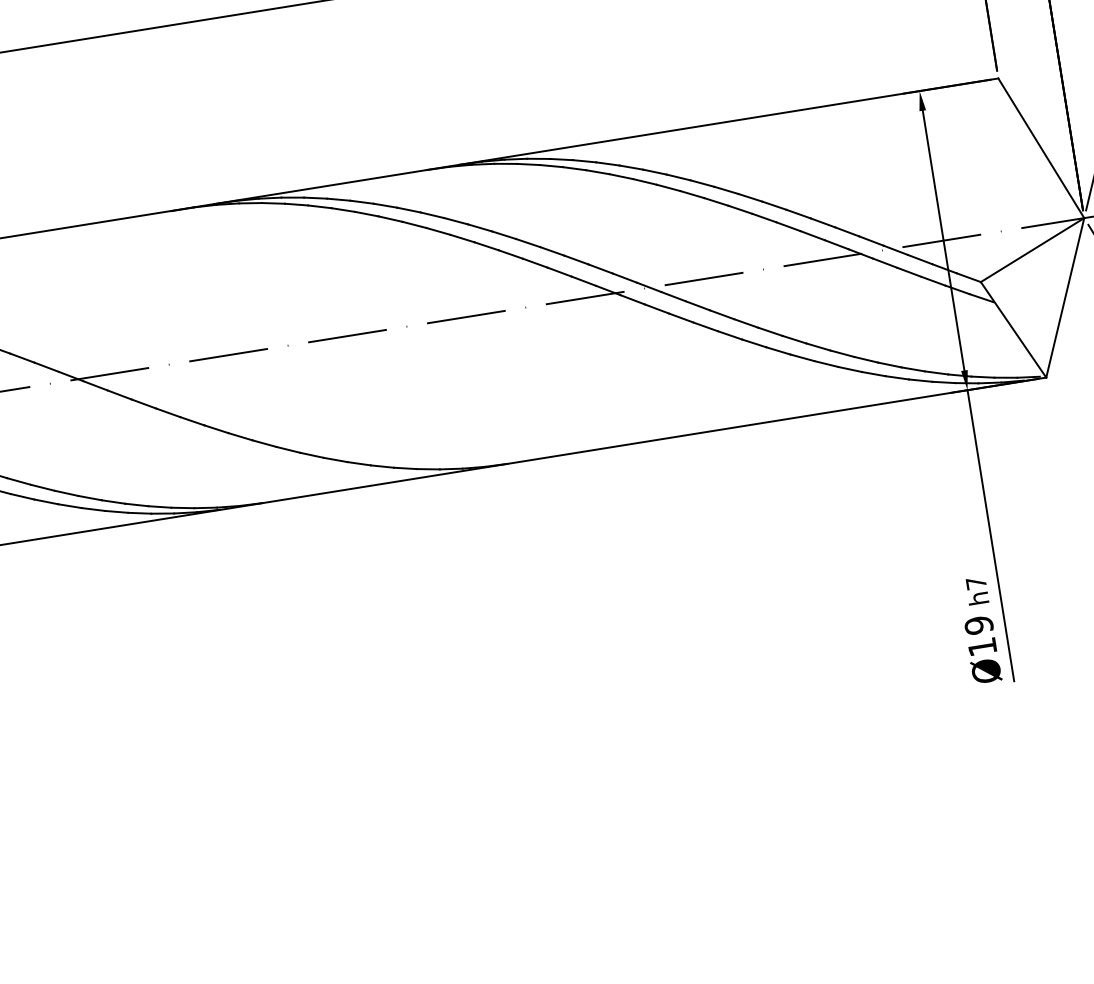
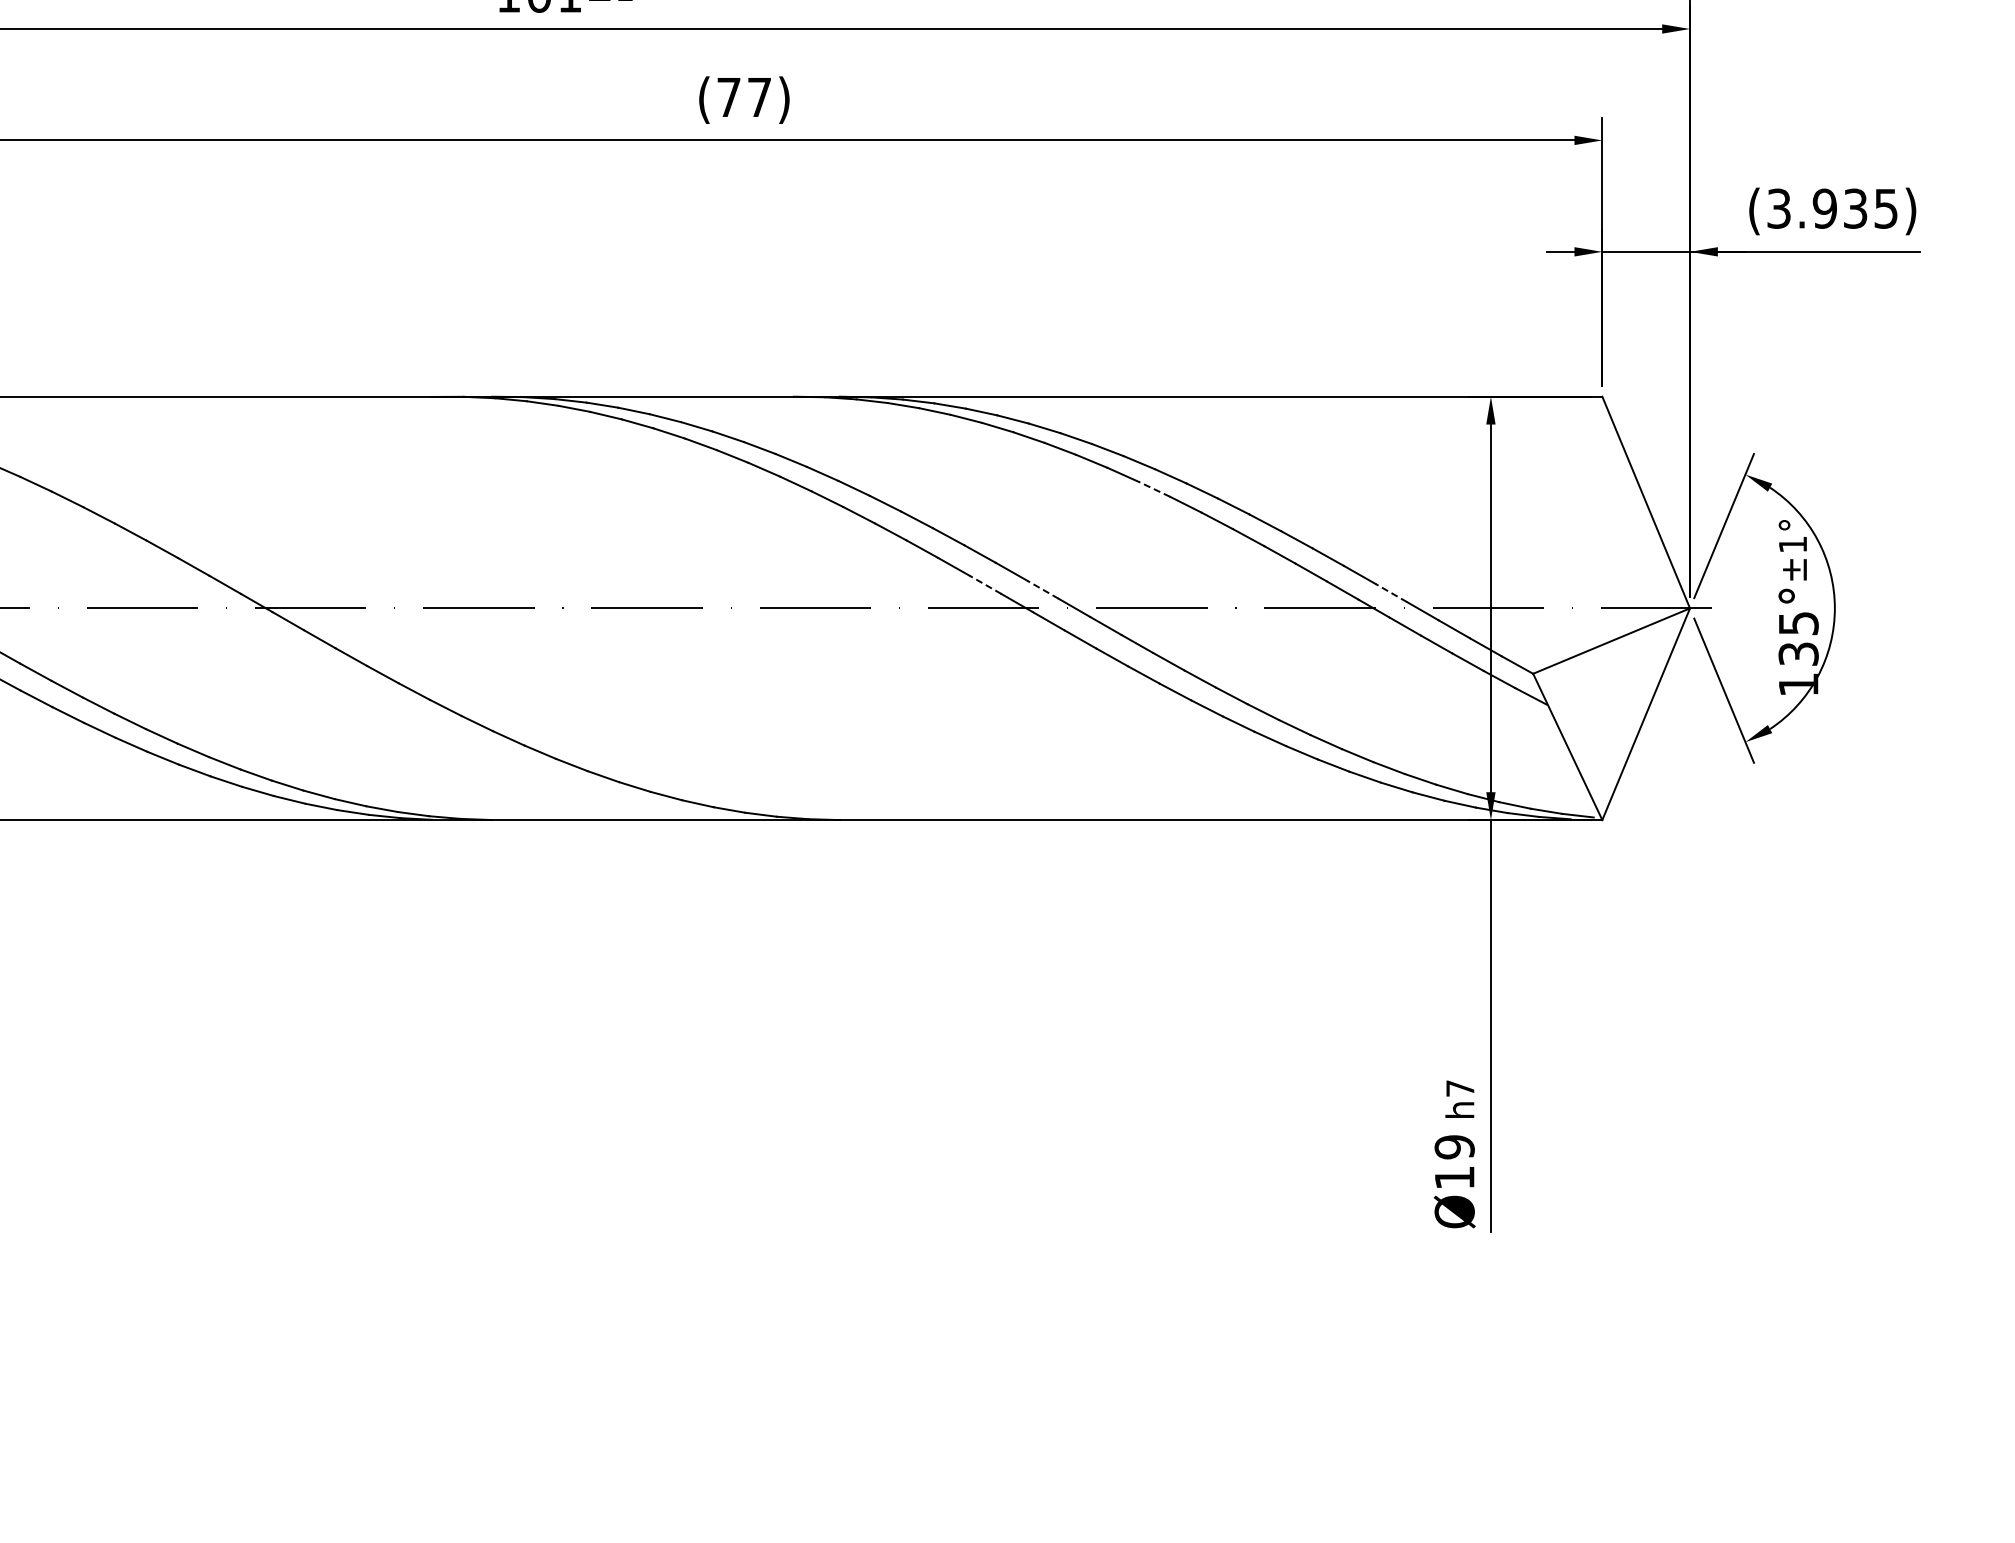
line: (692, 194) -> (1154, 489), solid -> dashed
line: (870, 240) -> (1390, 592), solid -> dashed
line: (624, 278) -> (1042, 589), solid -> dashed
line: (583, 280) -> (985, 584), solid -> dashed

